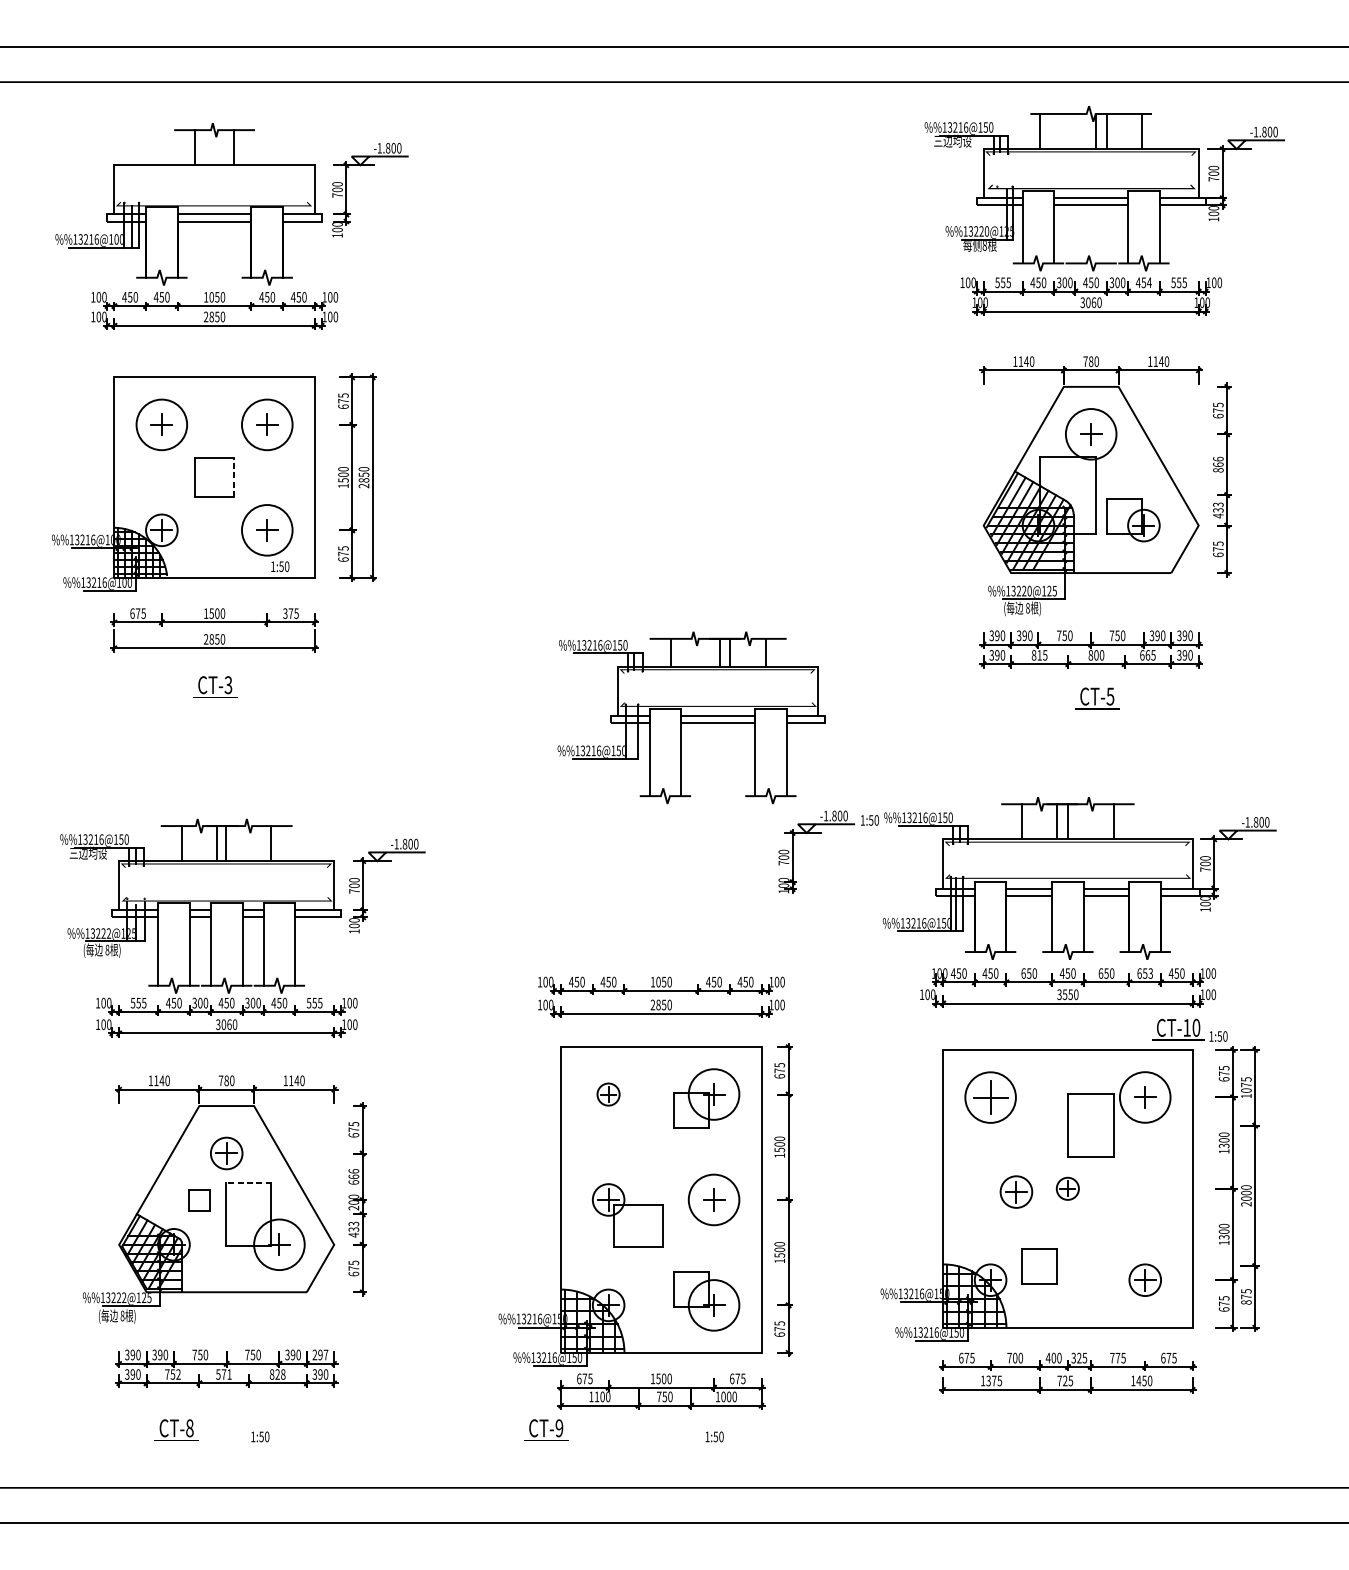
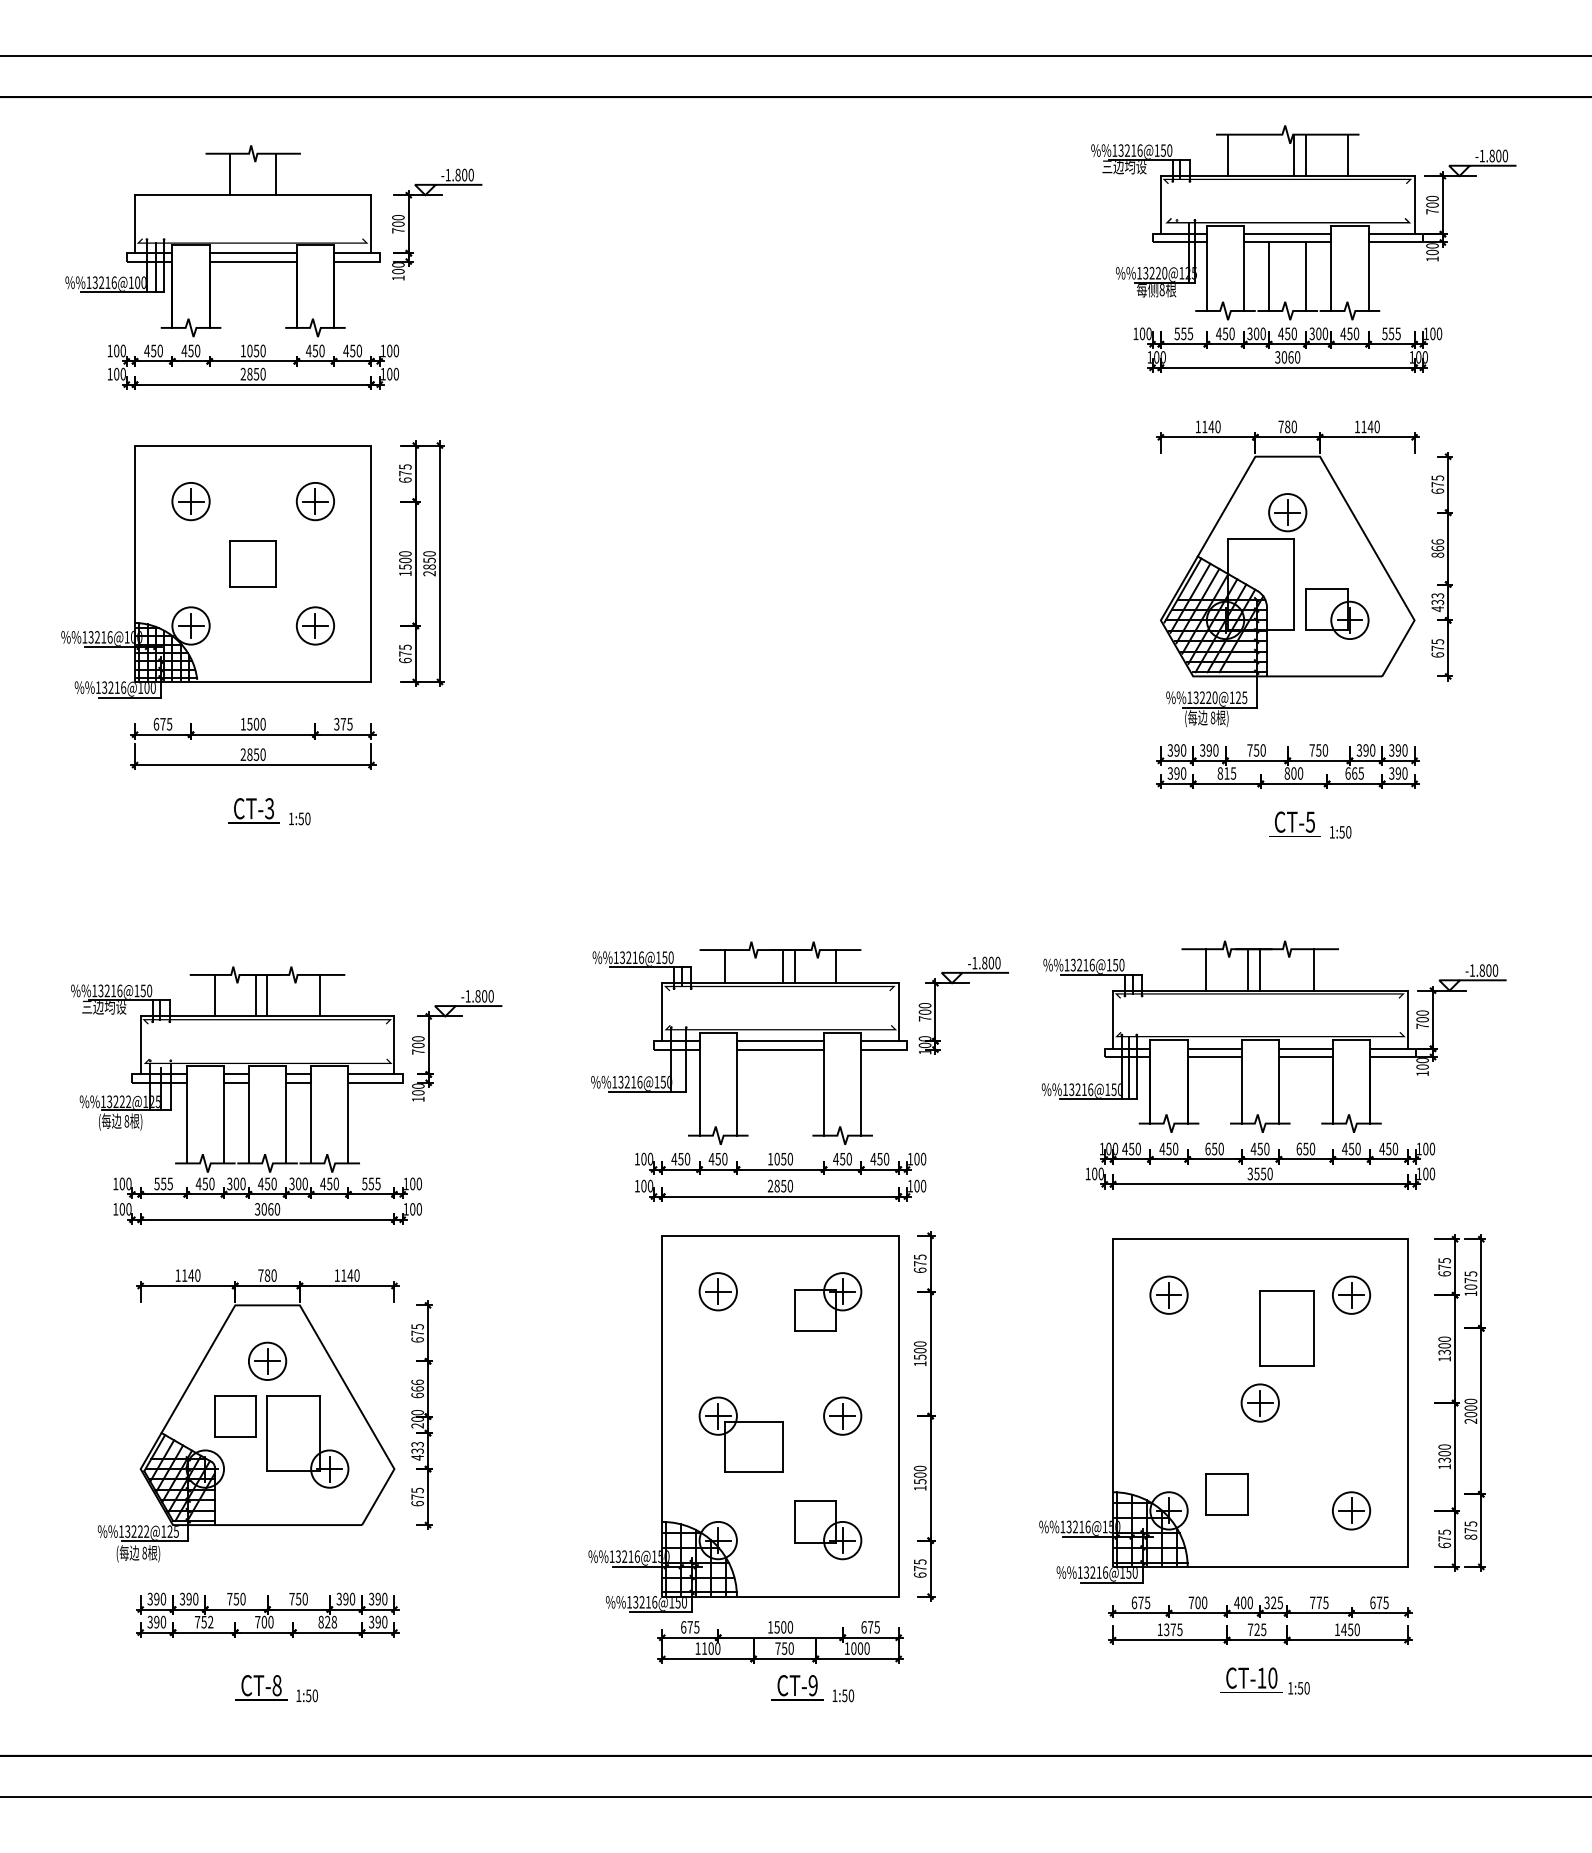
line: (1075, 234) -> (1269, 276), added
line: (1107, 234) -> (1306, 276), added
text: (1149, 282) -> (1356, 333), 454 -> 450
circle: (161, 424) -> (190, 501), size x0.62
circle: (267, 424) -> (315, 501), size x0.62
circle: (1090, 434) -> (1287, 512), size x0.62
line: (234, 477) -> (276, 563), dashed -> solid
circle: (267, 529) -> (315, 625), size x0.62
text: (280, 566) -> (299, 818), moved
part: (691, 717) -> (749, 1042), moved
text: (869, 820) -> (1340, 832), moved
text: (1144, 973) -> (1350, 1148), 653 -> 450
text: (1189, 1029) -> (1264, 1680), moved
part: (607, 1094) -> (717, 1291), size x1.43
circle: (713, 1094) -> (842, 1291), size x0.62
part: (990, 1096) -> (1168, 1294), size x0.62
circle: (1145, 1096) -> (1351, 1294), size x0.62
line: (248, 1182) -> (293, 1395), dashed -> solid
part: (1067, 1188) -> (1259, 1402), size x1.43
part: (1016, 1191) -> (1199, 1406), removed
circle: (713, 1199) -> (842, 1415), size x0.62
part: (199, 1200) -> (235, 1416), size x1.67
circle: (279, 1244) -> (329, 1468), size x0.62
circle: (713, 1305) -> (842, 1540), size x0.62
text: (319, 1354) -> (377, 1598), 297 -> 390
text: (224, 1373) -> (264, 1621), 571 -> 700
text: (176, 1429) -> (261, 1687), moved
text: (546, 1429) -> (797, 1687), moved

